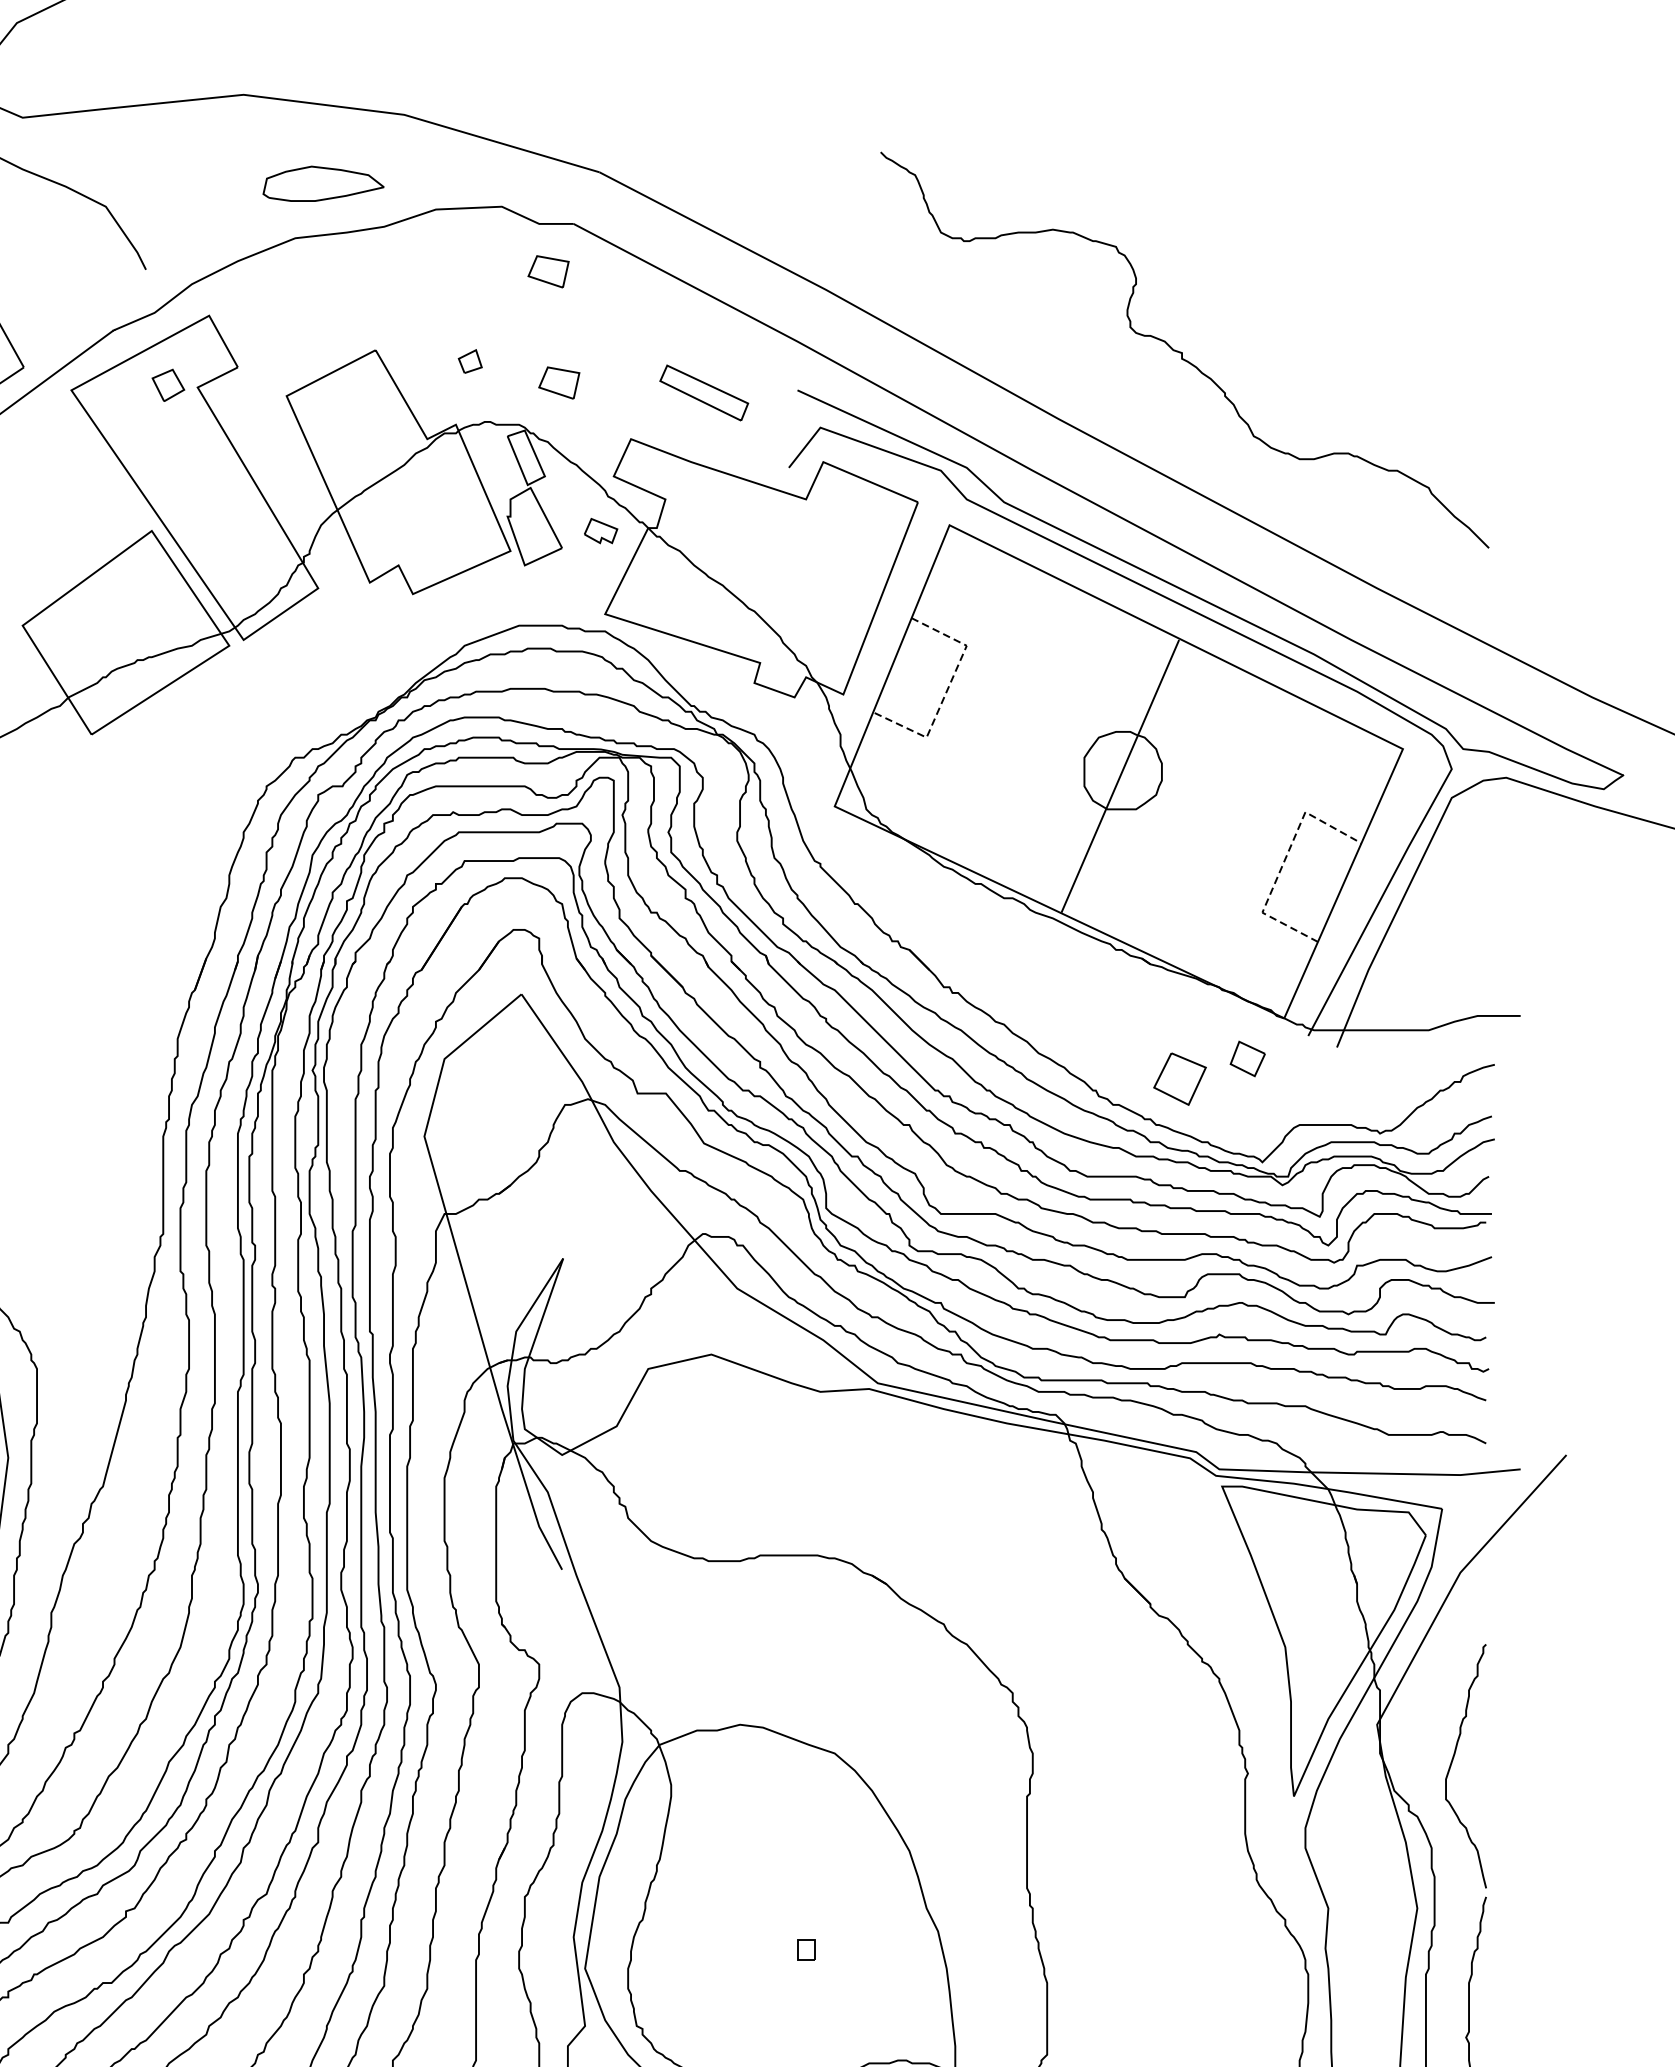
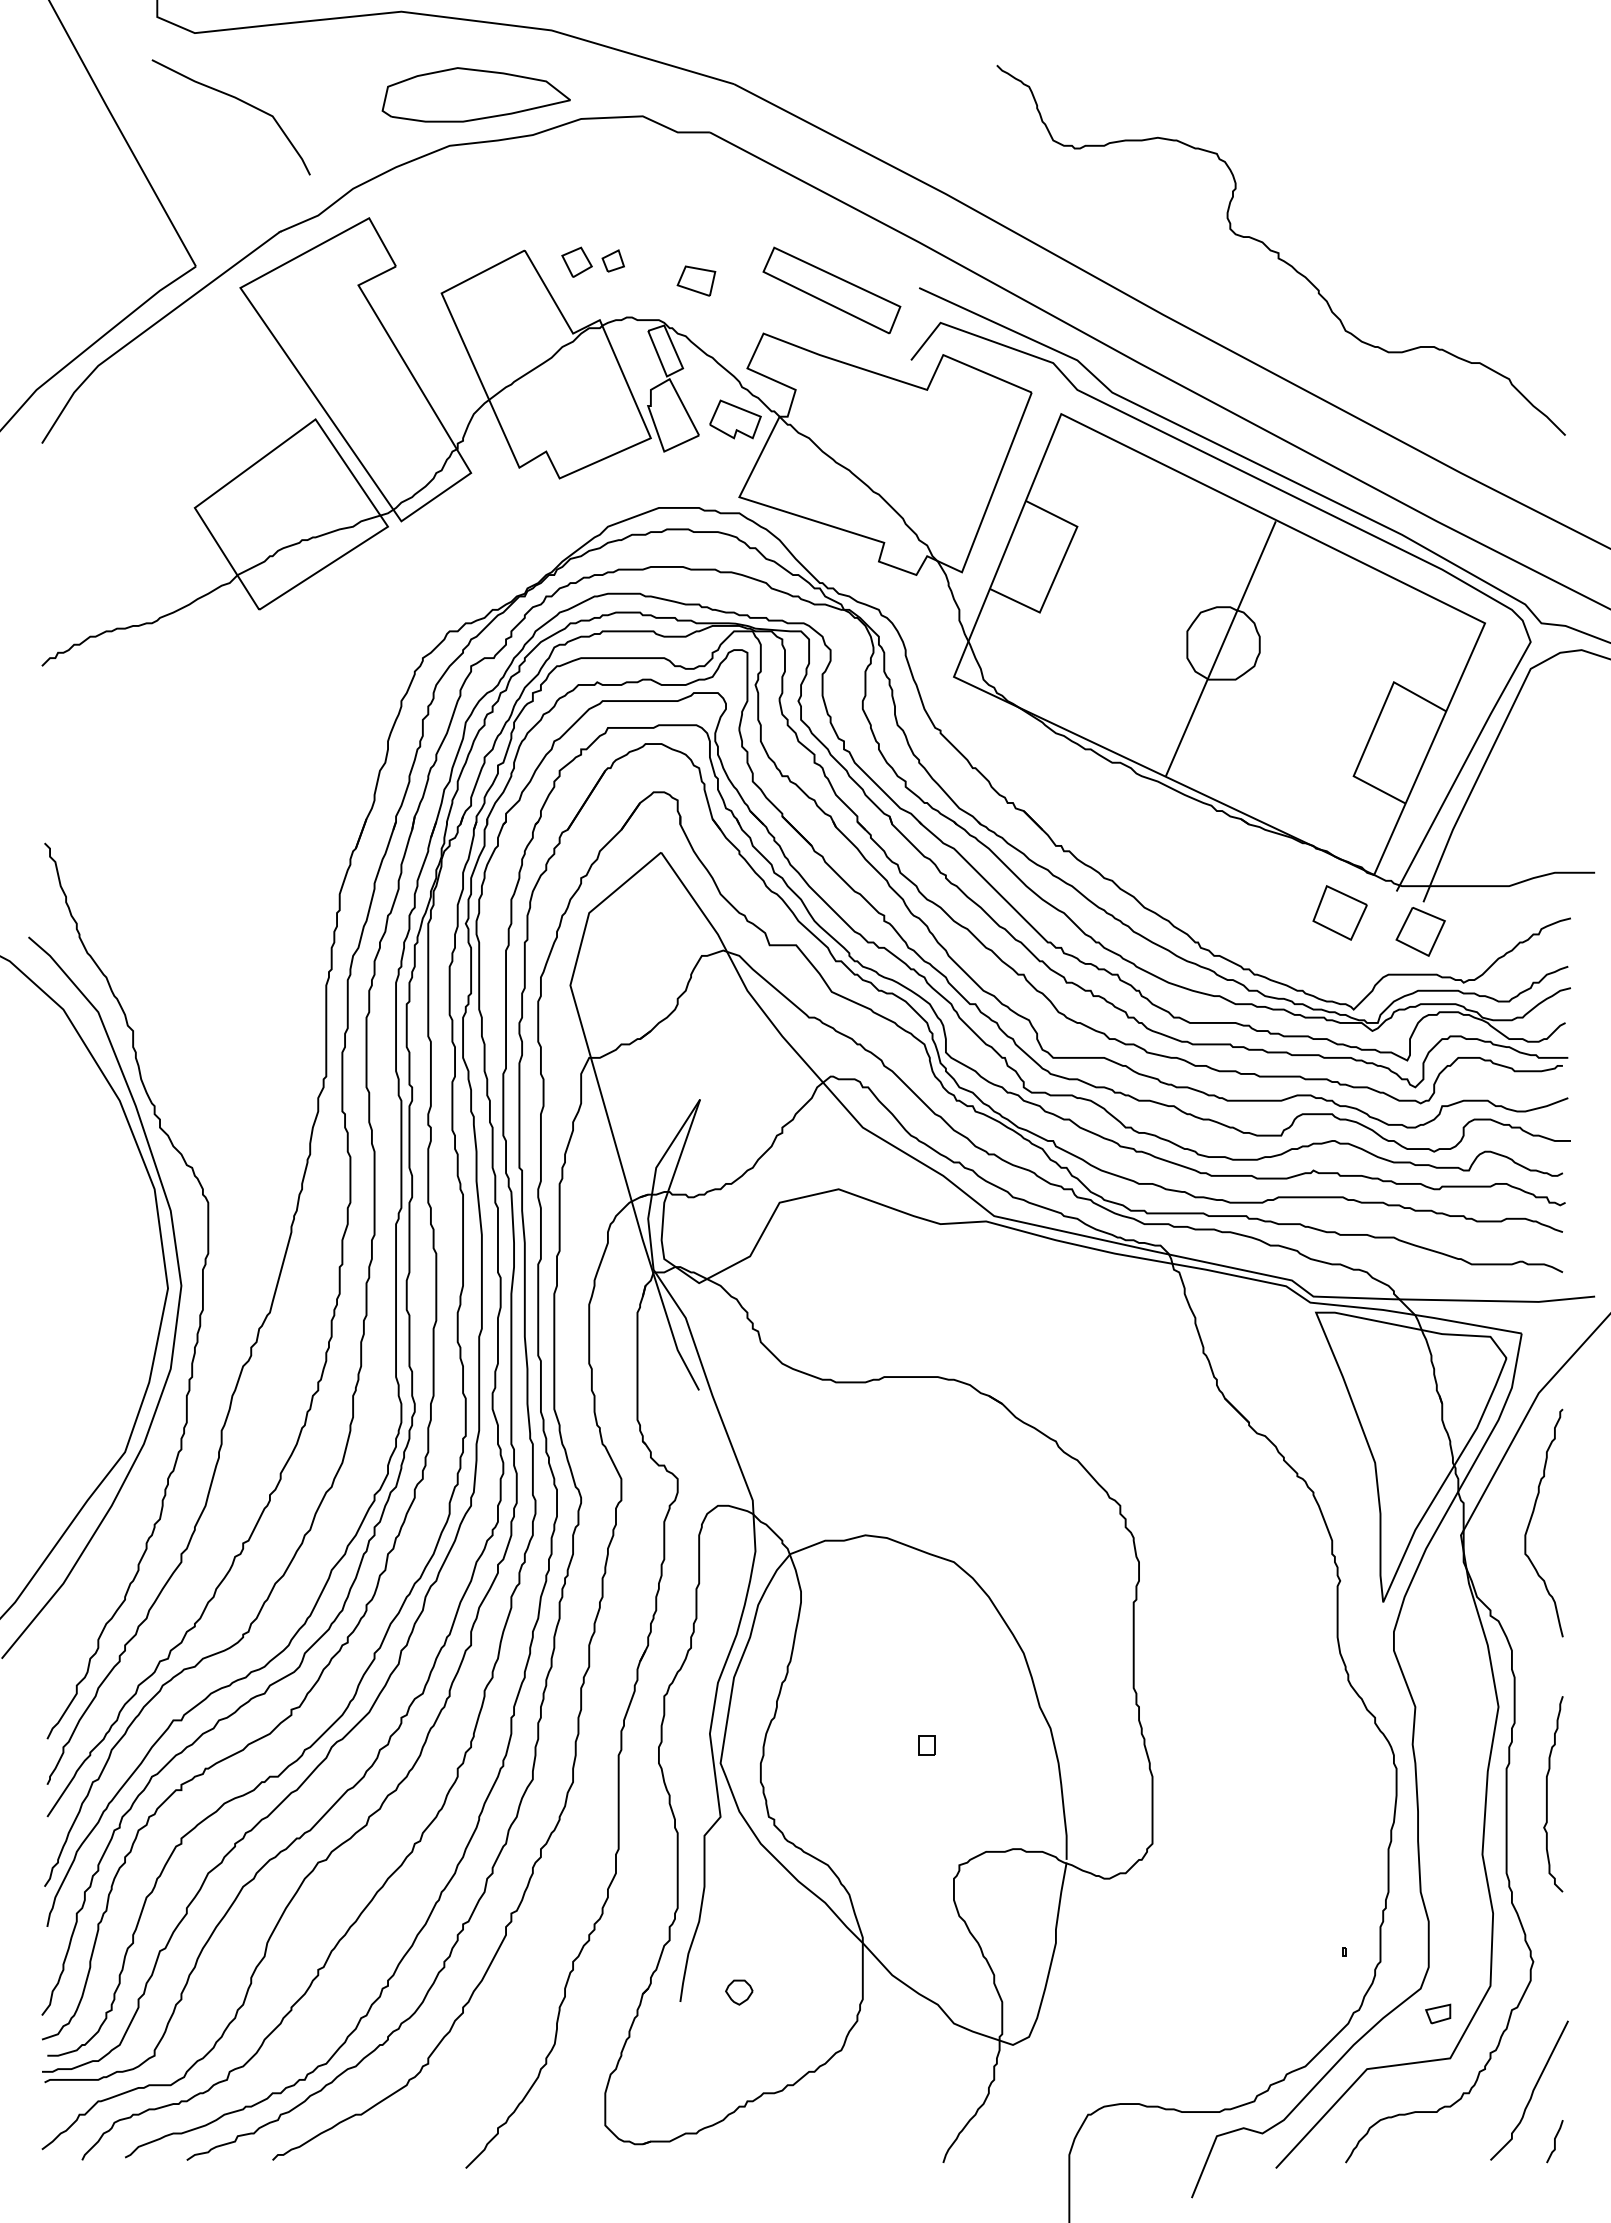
part: (322, 183) -> (475, 94), size x1.67
part: (548, 271) -> (686, 176), removed
part: (167, 384) -> (576, 261), moved
part: (703, 393) -> (831, 290), size x1.67
part: (601, 531) -> (735, 419), size x1.67
line: (947, 690) -> (1059, 568), dashed -> solid
line: (1284, 861) -> (1374, 728), dashed -> solid
part: (1247, 1058) -> (1339, 912), size x1.67
part: (1179, 1078) -> (1420, 931), moved
curve: (1453, 1760) -> (1532, 1517), moved

